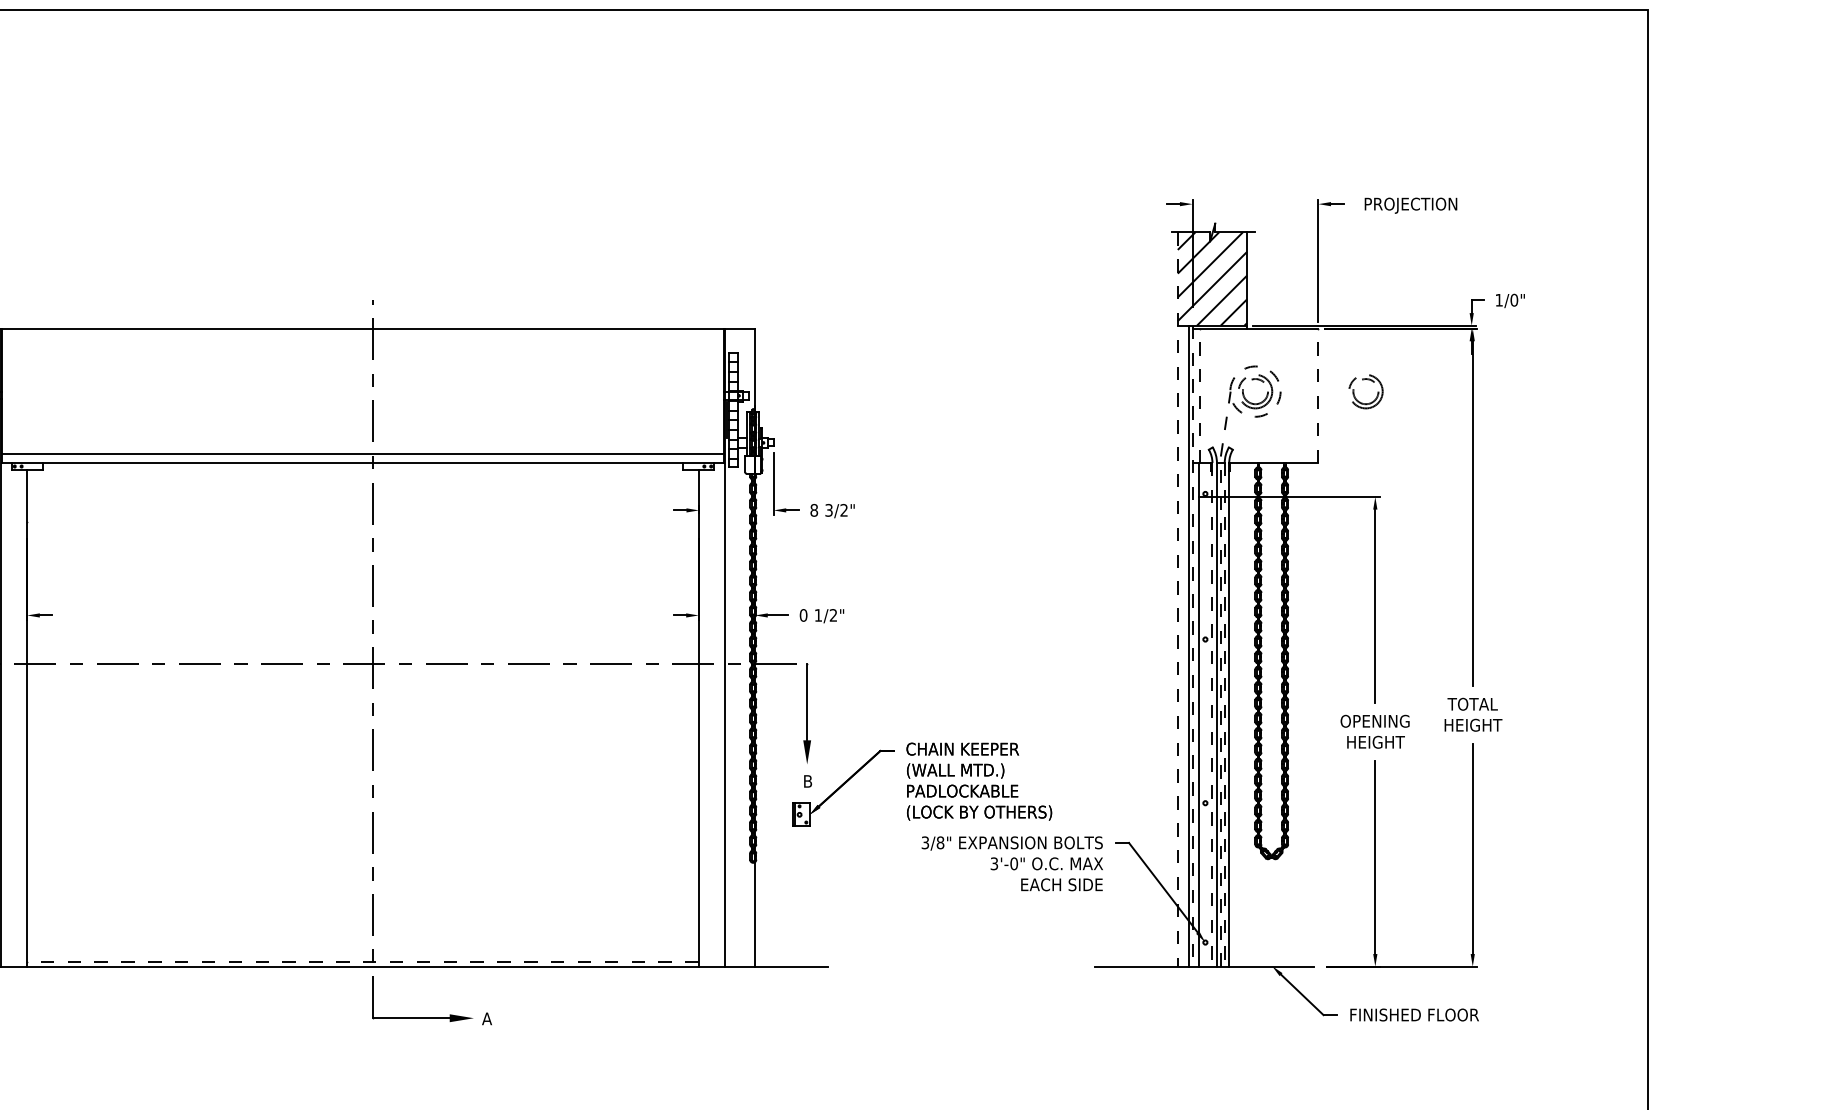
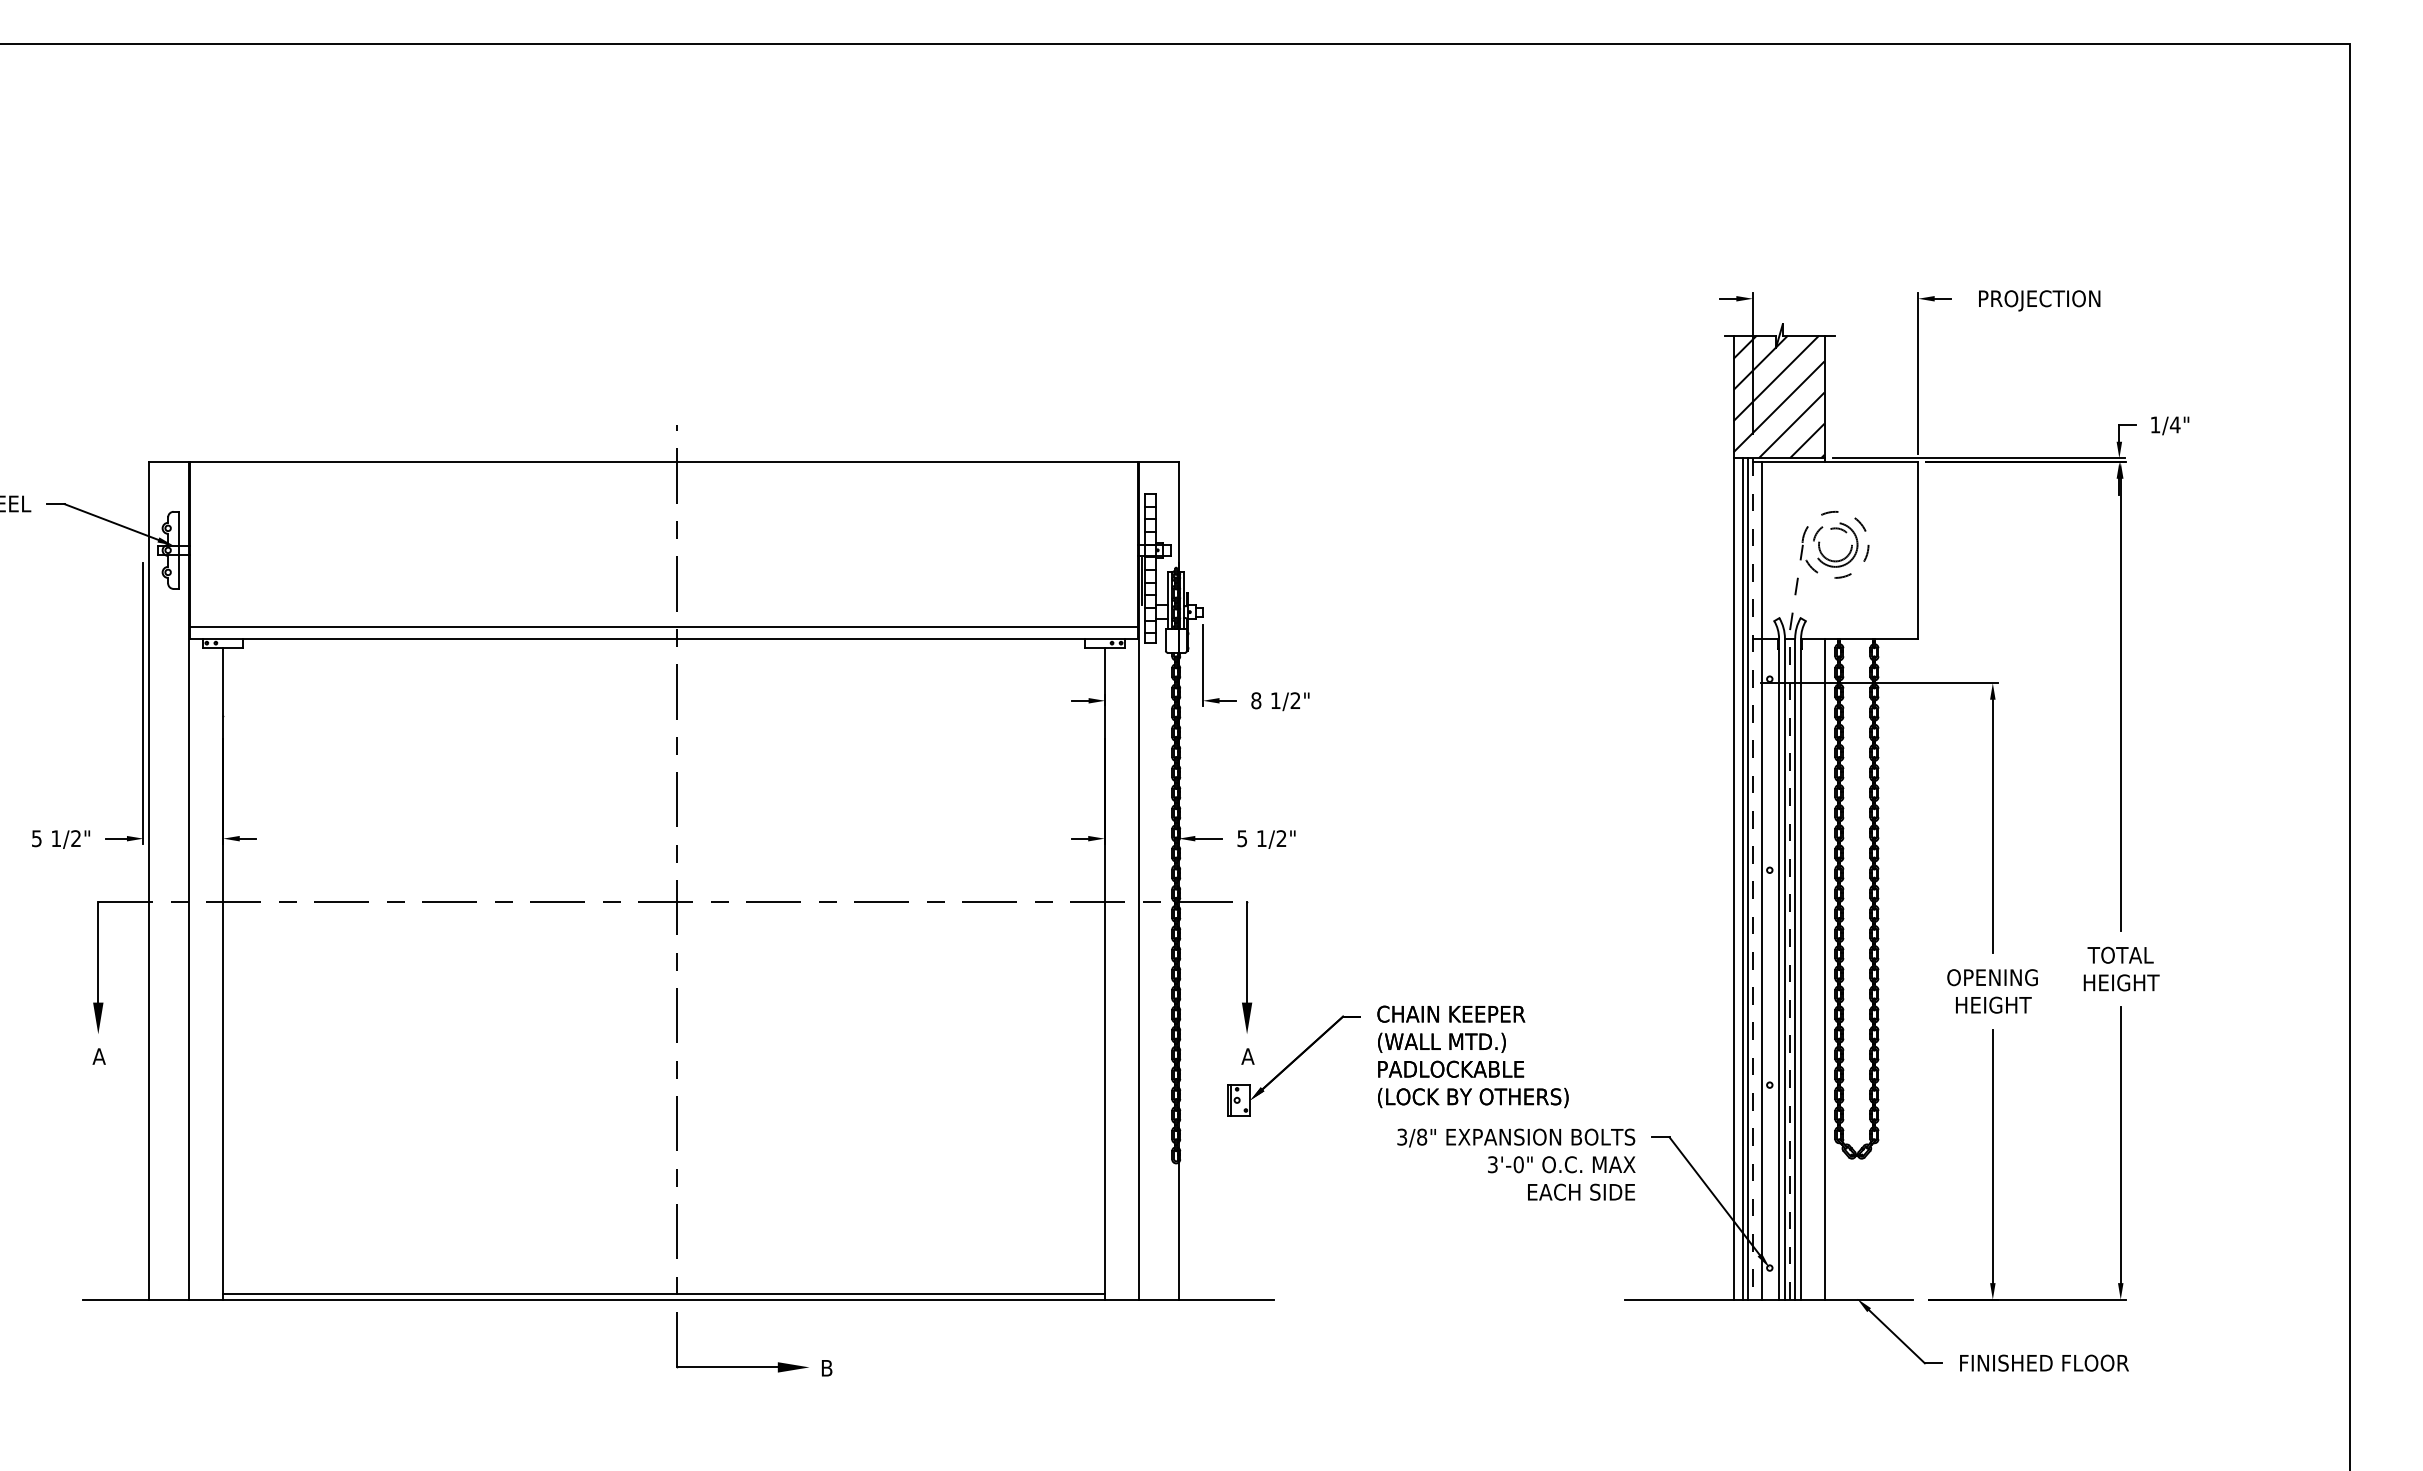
text: (1513, 299) -> (2174, 424), 1/0" -> 1/4"
part: (1369, 380) -> (1985, 530), removed
line: (1199, 395) -> (1762, 549), dashed -> solid
line: (1318, 395) -> (1918, 549), dashed -> solid
text: (828, 510) -> (1275, 700), 3/2" -> 1/2"
line: (1177, 600) -> (1733, 818), dashed -> solid
text: (803, 615) -> (1242, 838), 0 -> 5
line: (1185, 645) -> (1743, 878), added
line: (1247, 714) -> (1824, 968), added
line: (1212, 715) -> (1779, 969), dashed -> solid
line: (1224, 715) -> (1795, 969), dashed -> solid
text: (807, 781) -> (1247, 1056), B -> A
line: (362, 962) -> (663, 1294), dashed -> solid
text: (486, 1019) -> (826, 1368), A -> B

